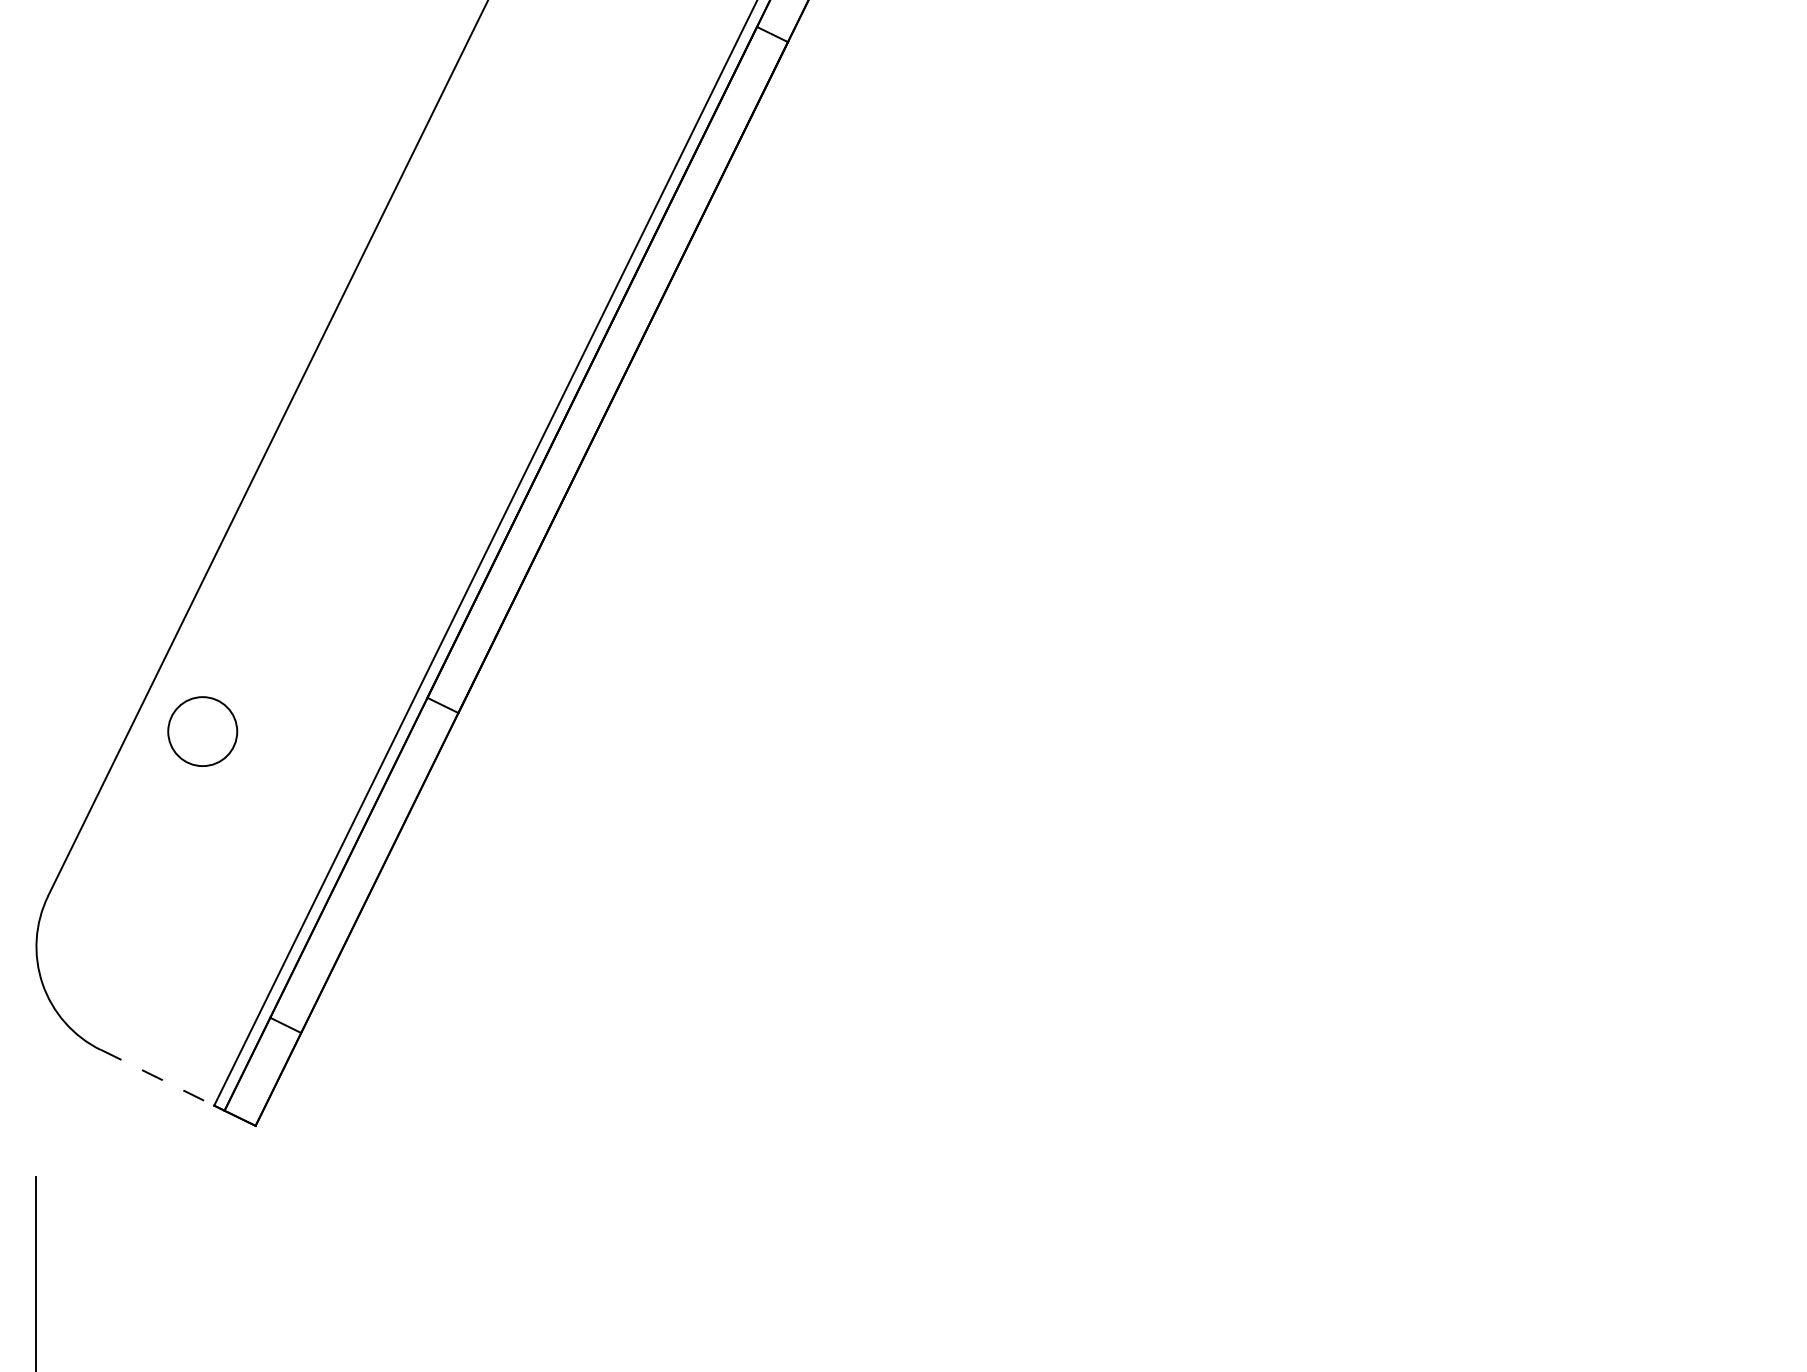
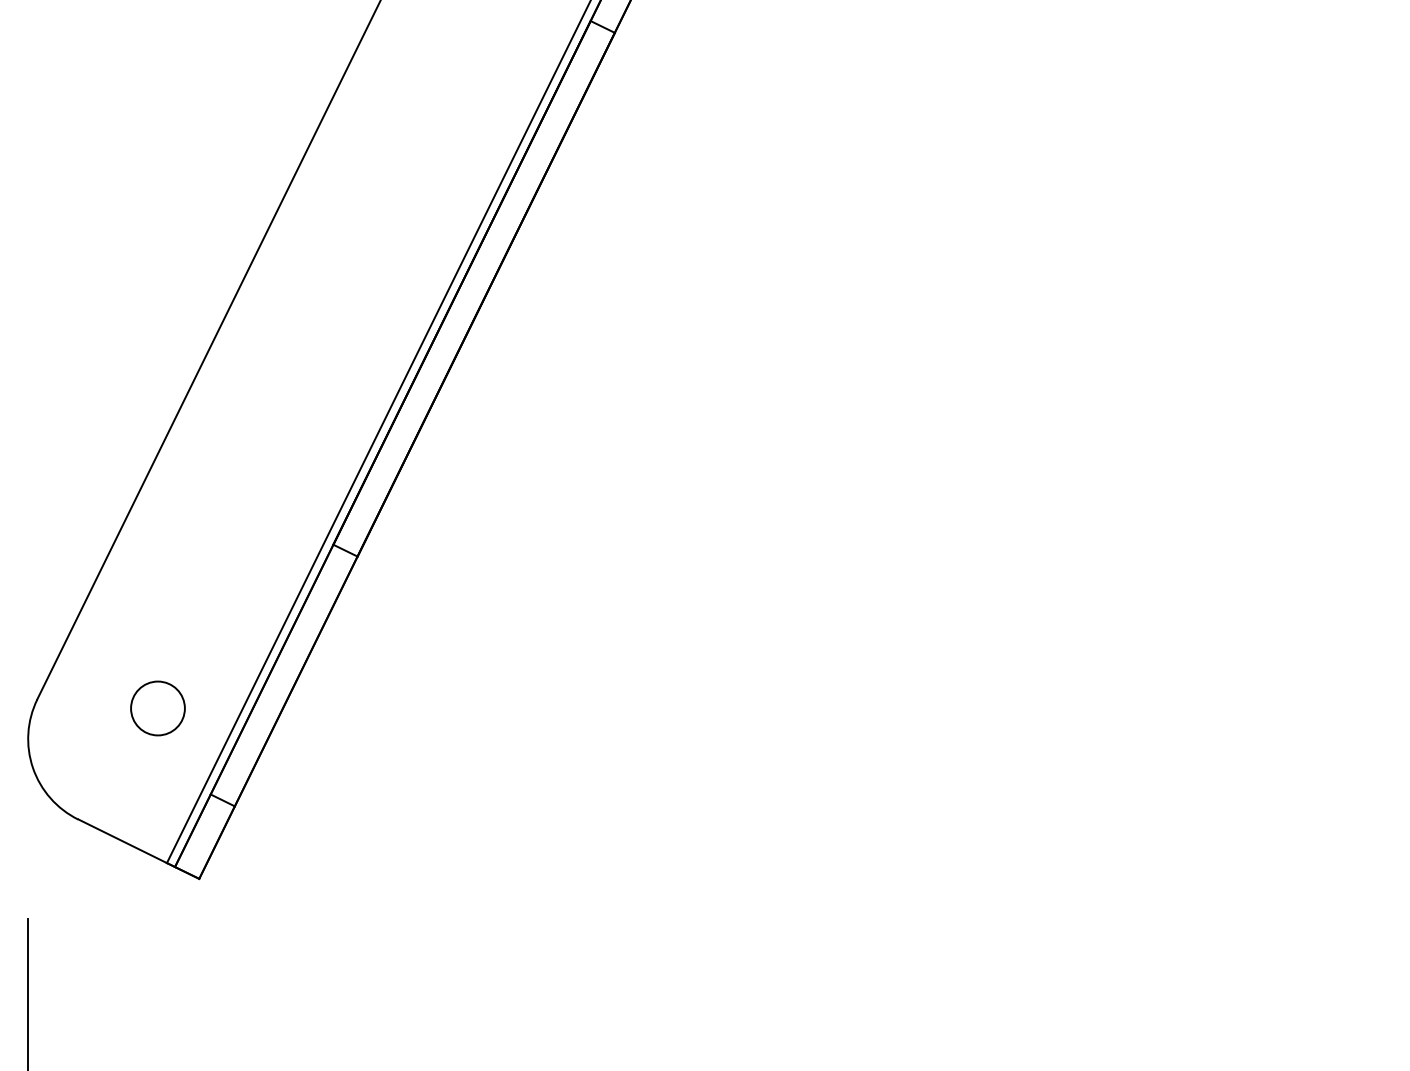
circle: (202, 731) -> (157, 708), moved
line: (158, 1077) -> (123, 841), dashed -> solid

